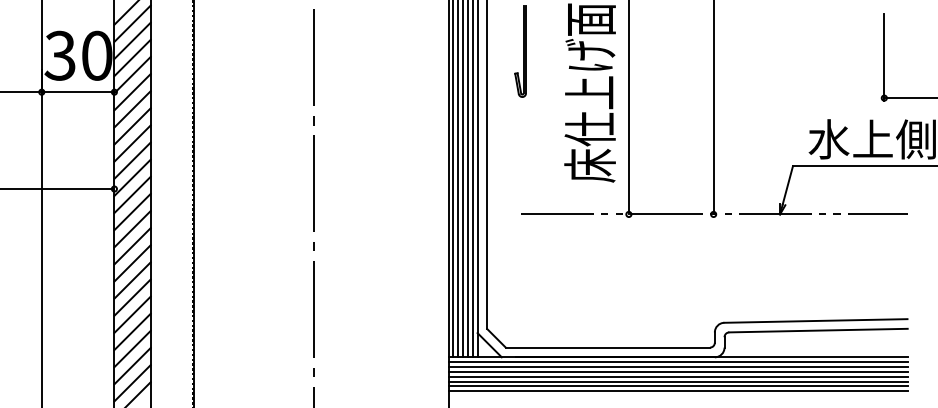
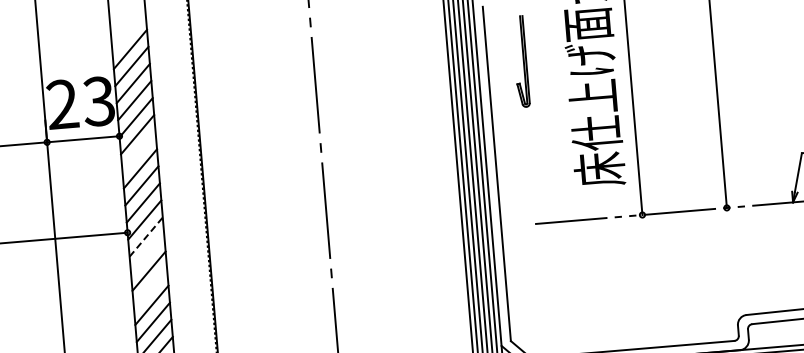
text: (78, 55) -> (80, 102), 30 -> 23
line: (132, 109) -> (138, 151), removed
line: (132, 194) -> (146, 236), solid -> dashed
line: (132, 211) -> (147, 253), removed
line: (132, 246) -> (150, 288), removed

